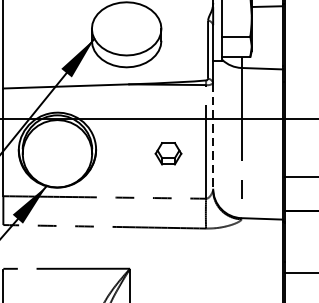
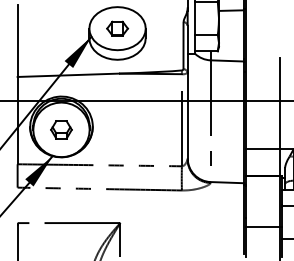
part: (126, 28) -> (117, 28), added
line: (212, 137) -> (187, 116), dashed -> solid
part: (168, 153) -> (61, 129), moved

